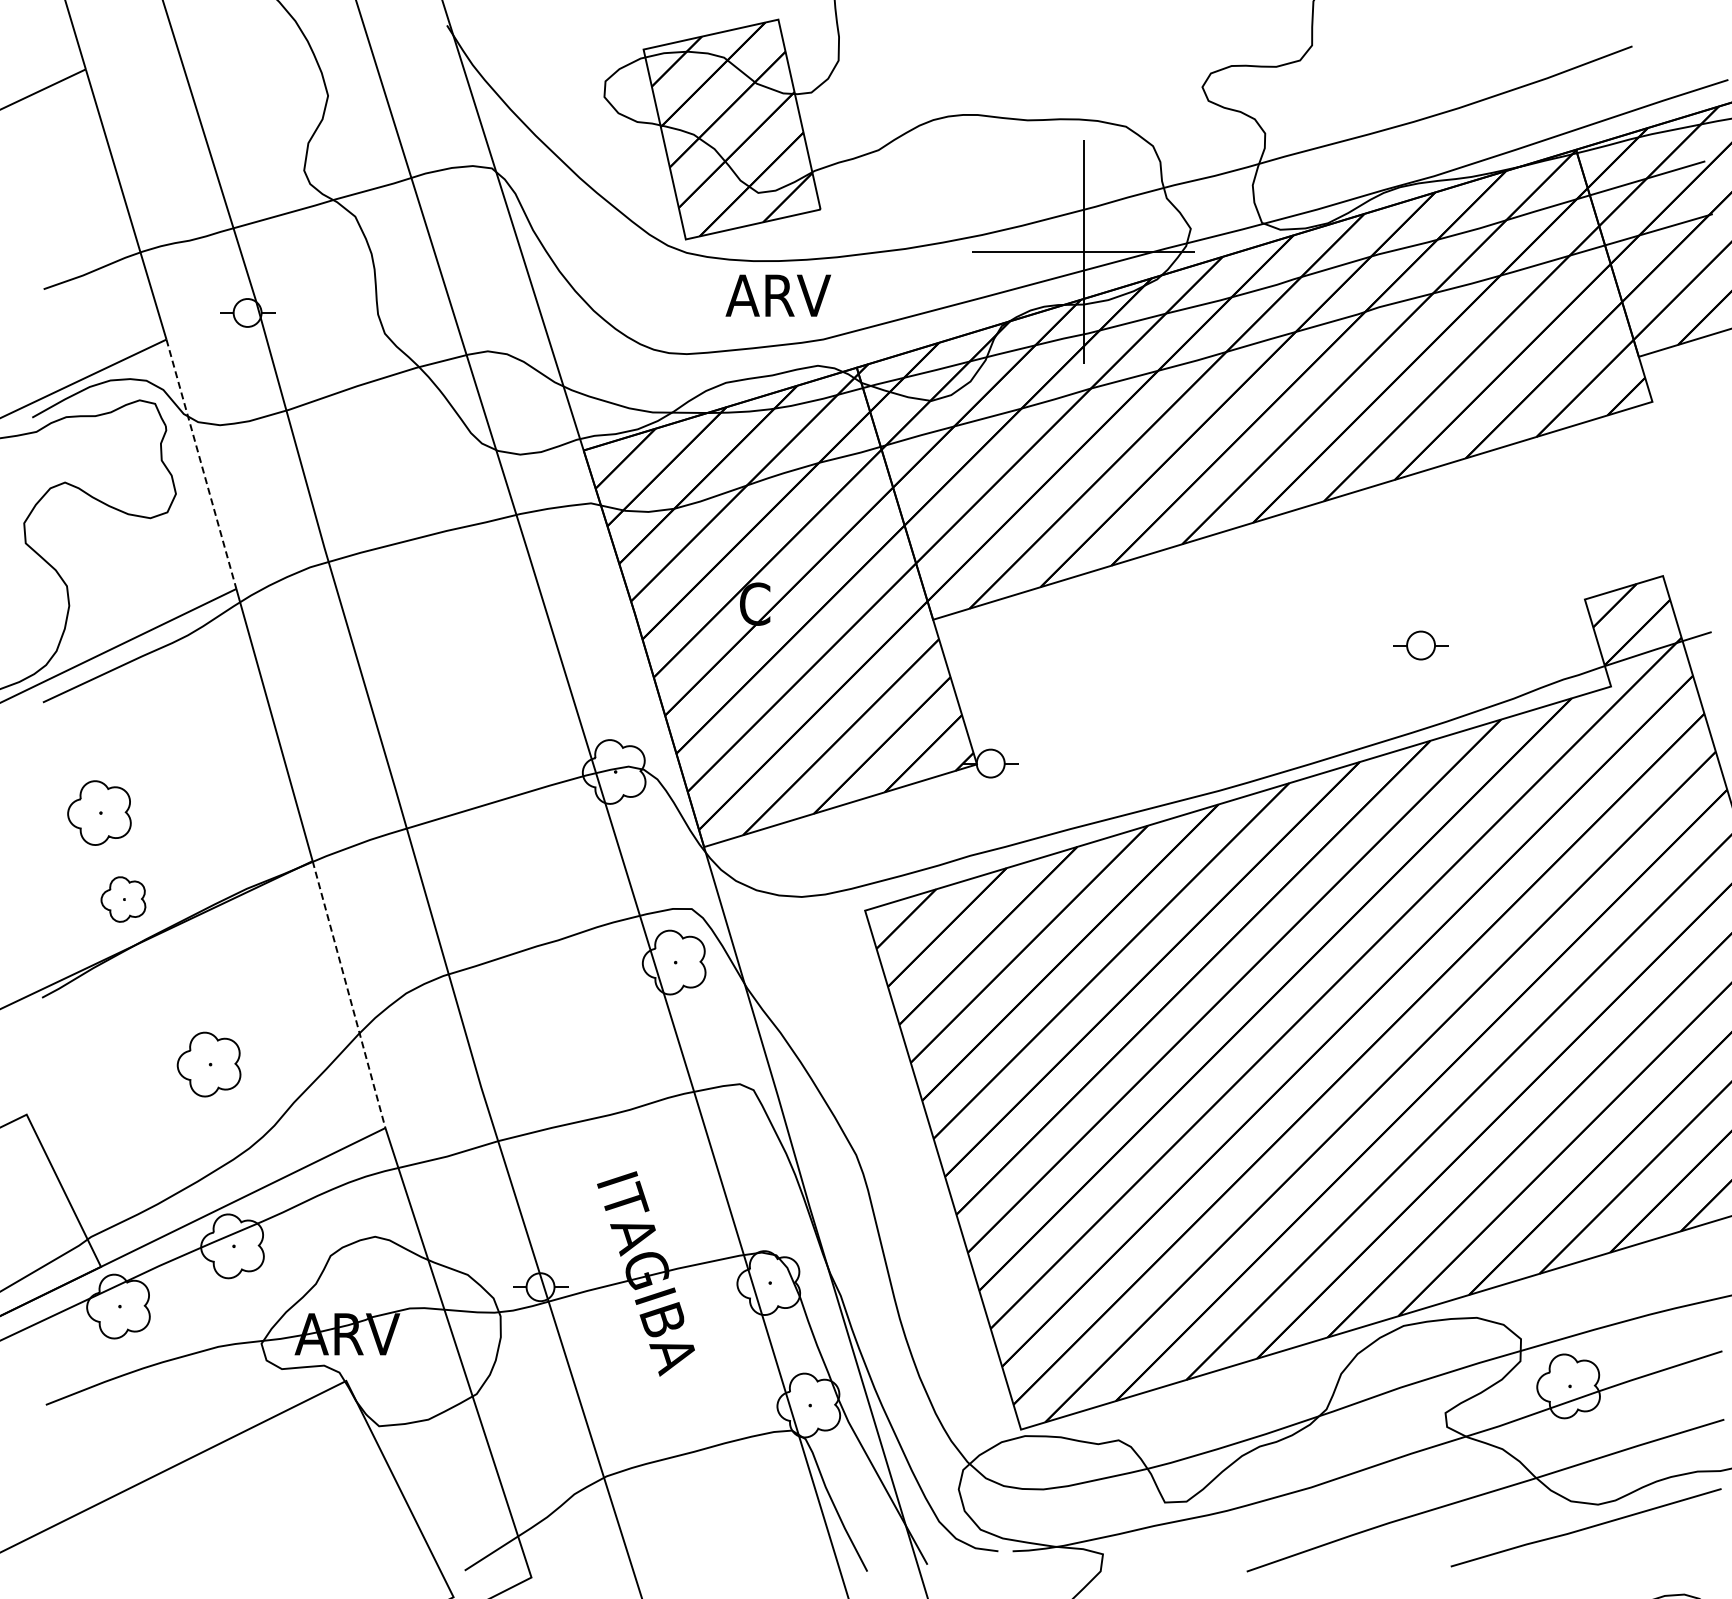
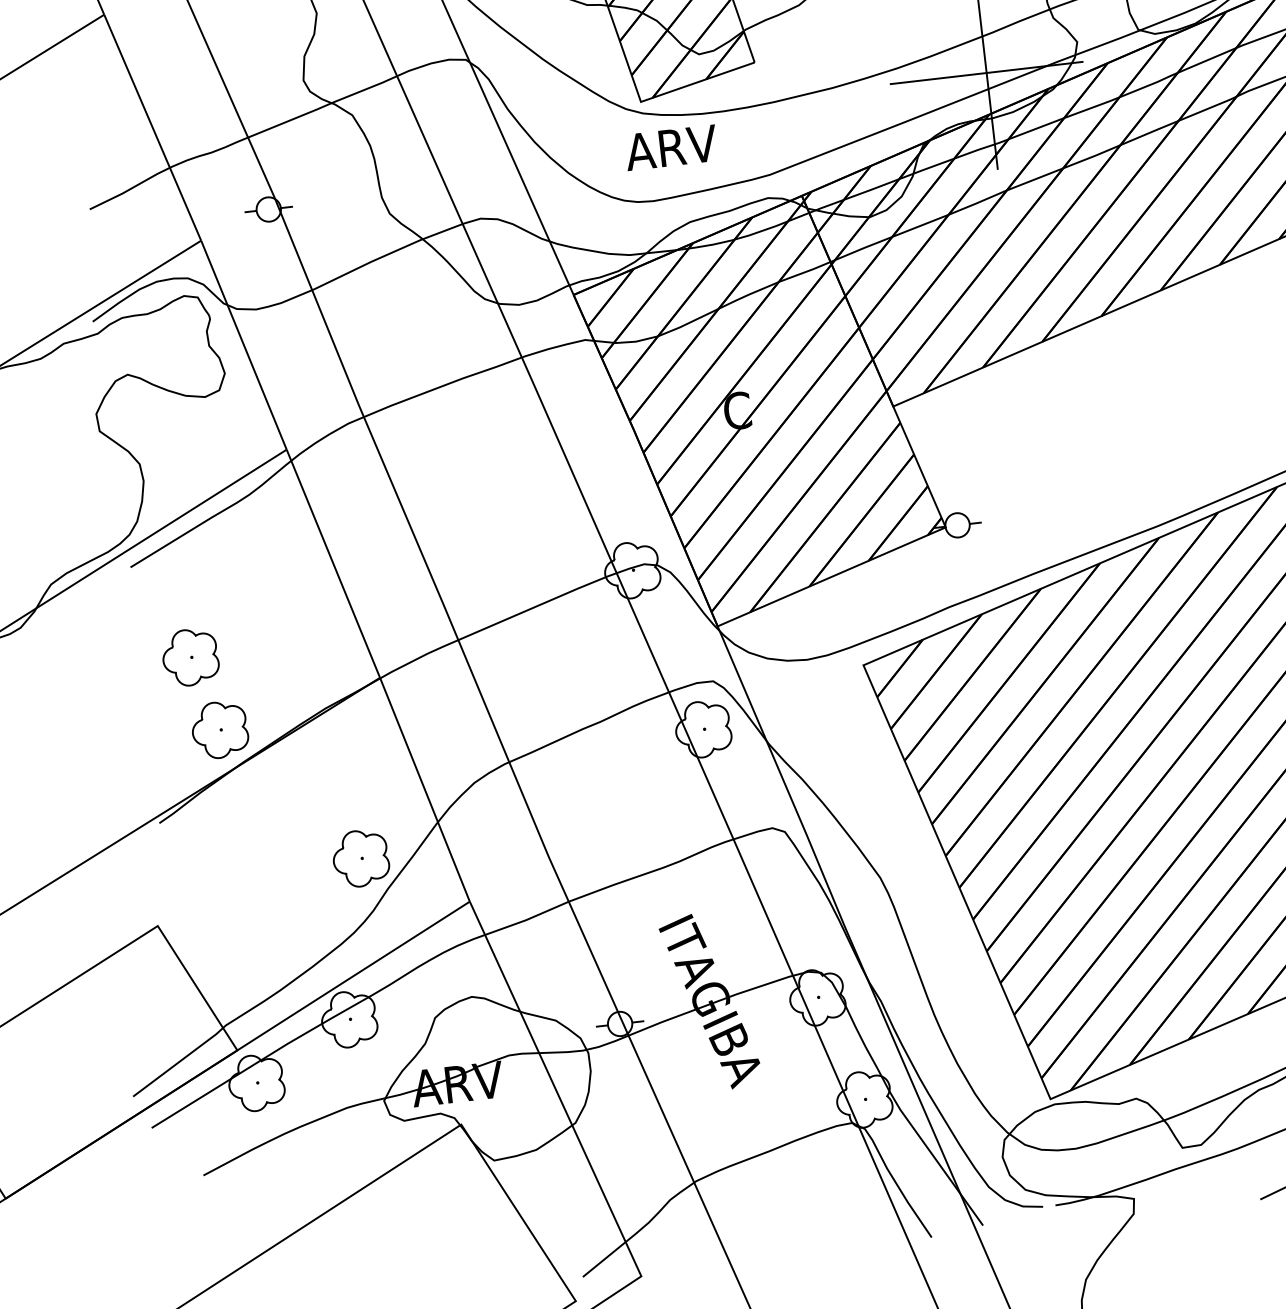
text: (777, 295) -> (670, 147), moved
line: (201, 464) -> (244, 345), dashed -> solid
part: (123, 899) -> (220, 729), size x1.43
line: (349, 995) -> (425, 790), dashed -> solid
part: (208, 1064) -> (360, 858), moved

